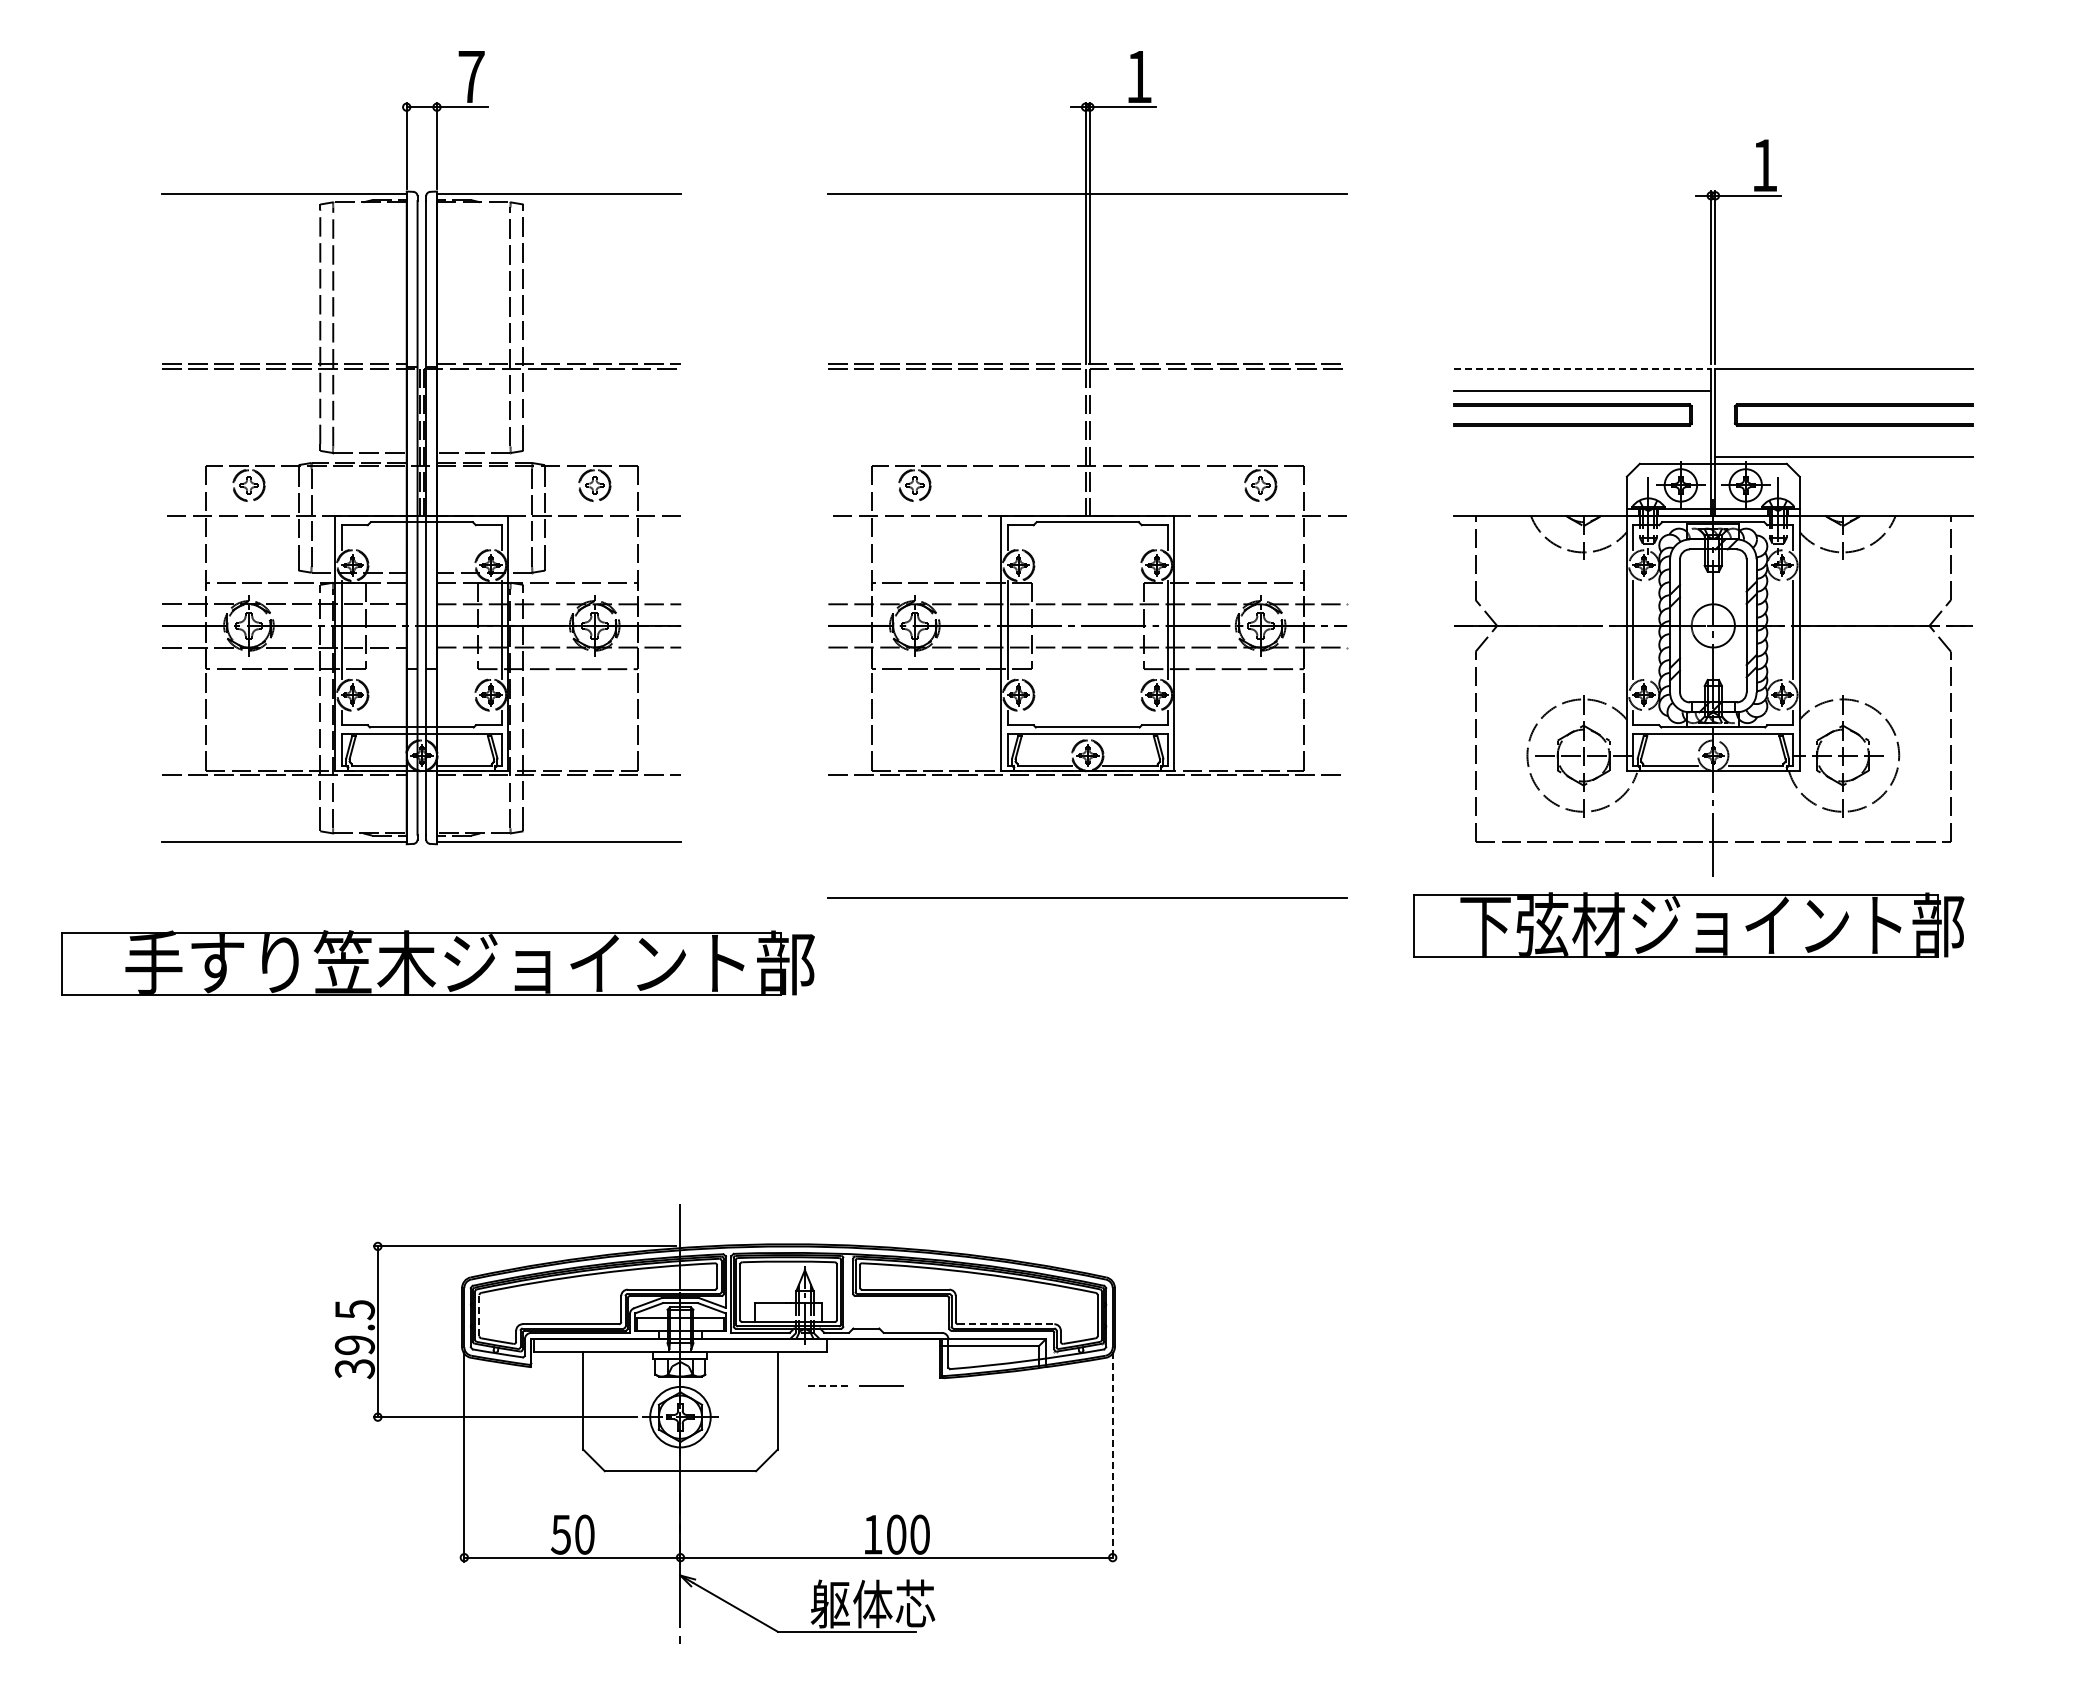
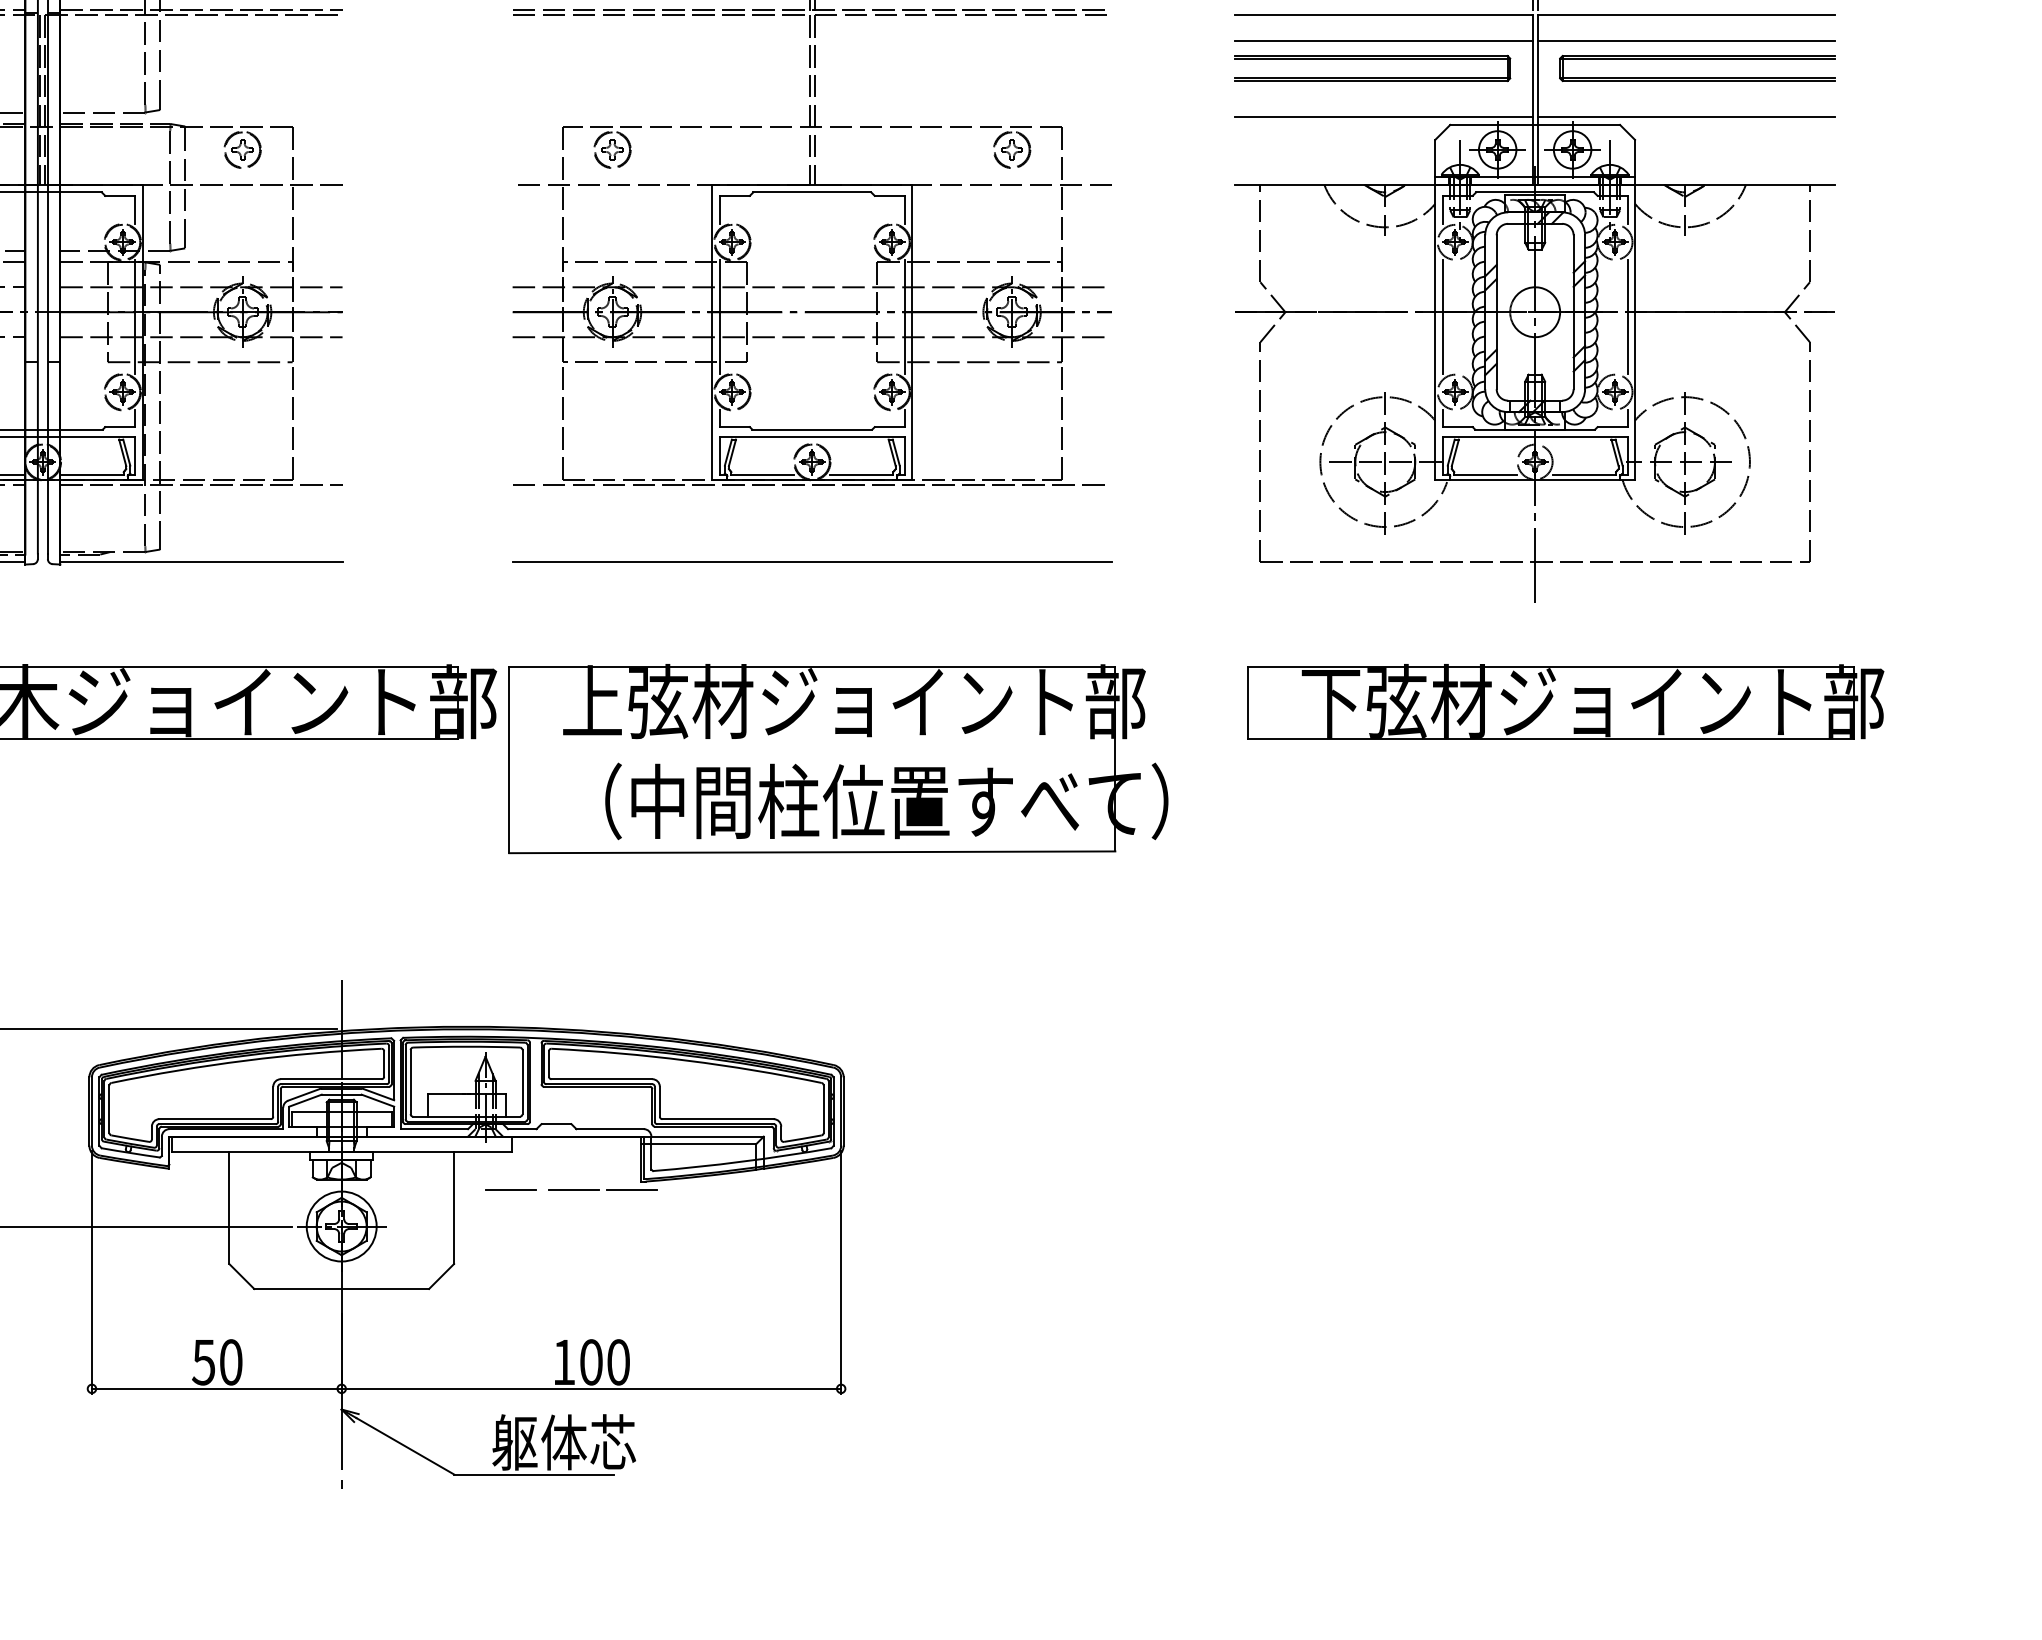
line: (1582, 368) -> (1384, 14), dashed -> solid
line: (1843, 391) -> (1685, 41), added
line: (1582, 457) -> (1384, 117), added
line: (1087, 897) -> (812, 561), moved
part: (1688, 924) -> (1565, 701), moved
part: (1109, 1012) -> (837, 758), added
line: (479, 1315) -> (109, 1109), dashed -> solid
line: (1006, 1324) -> (718, 1119), dashed -> solid
line: (826, 1385) -> (510, 1189), dashed -> solid
line: (931, 1385) -> (631, 1189), added
line: (1112, 1457) -> (840, 1273), dashed -> solid

